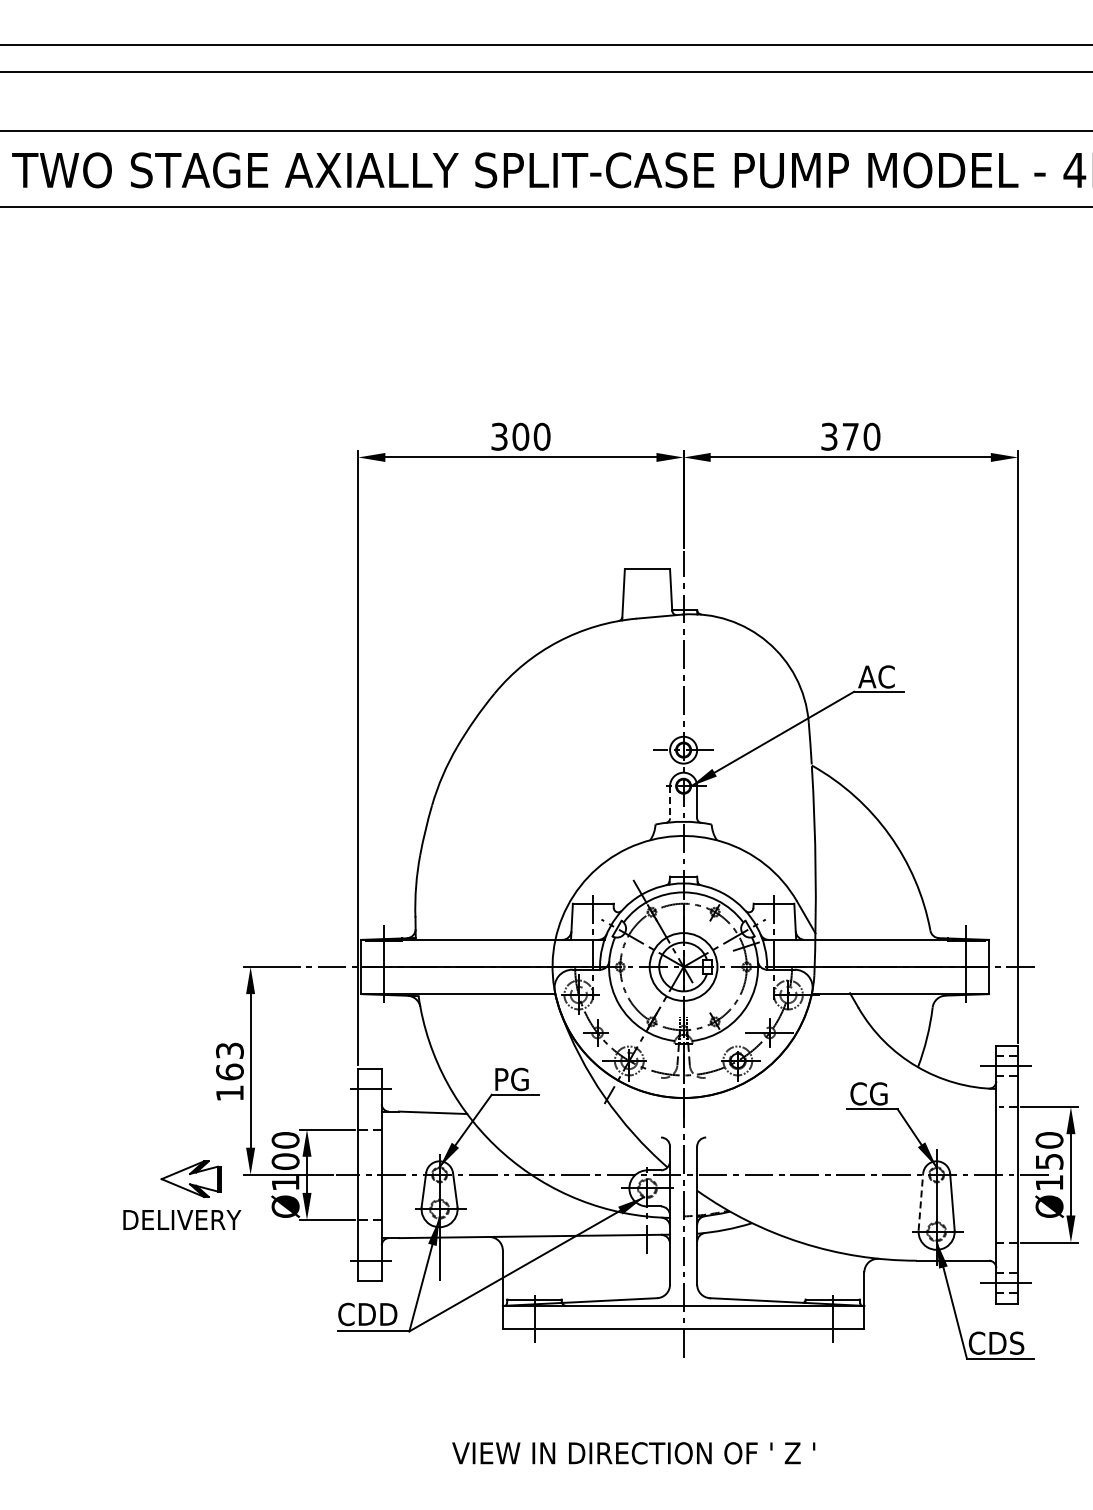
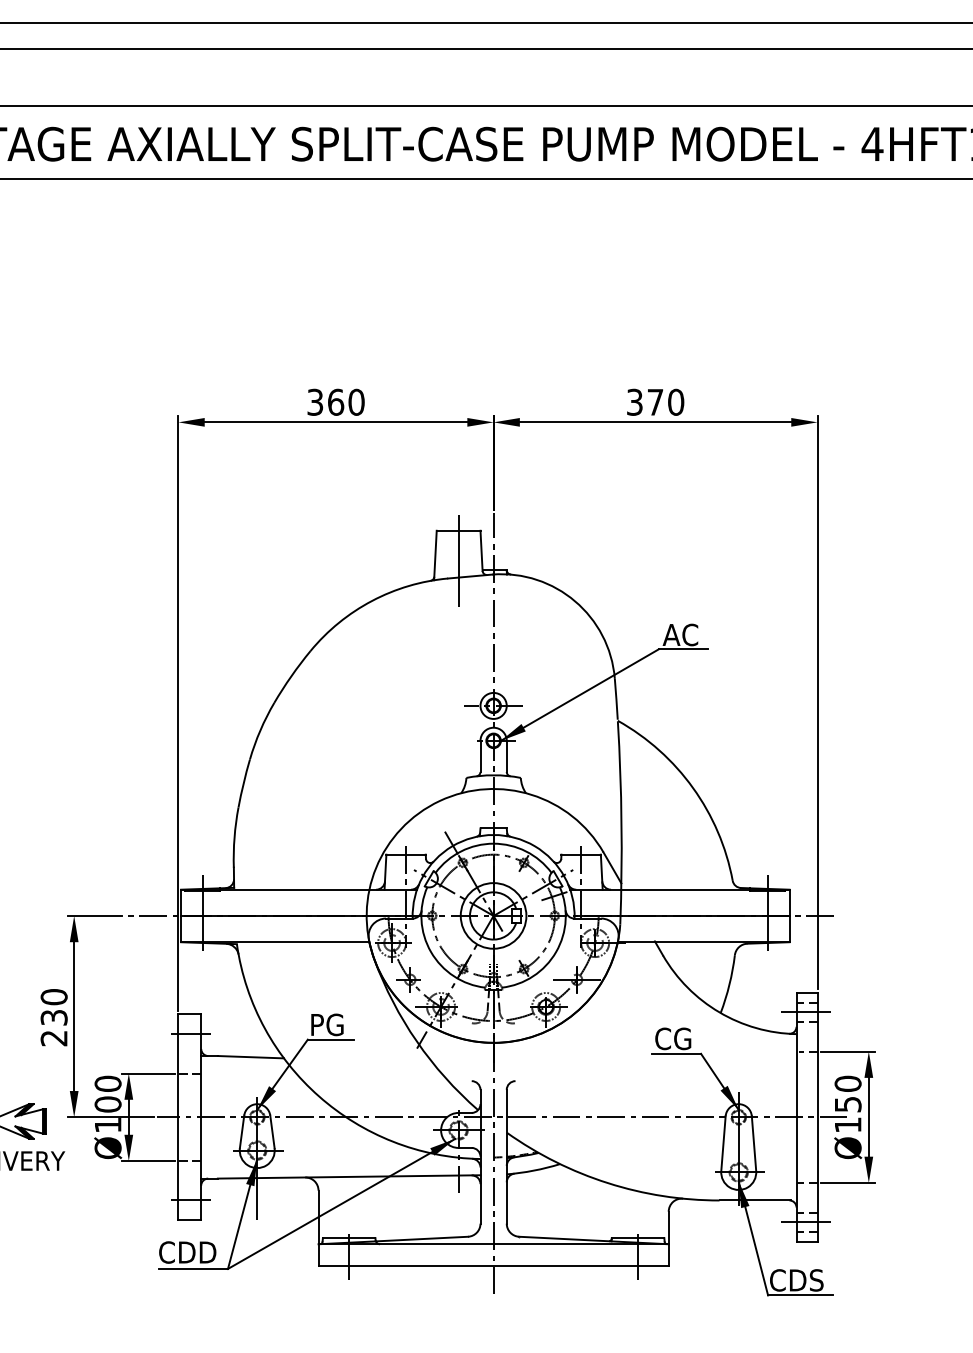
text: (520, 436) -> (335, 402), 300 -> 360
line: (647, 599) -> (458, 559), added
line: (670, 802) -> (480, 756), dashed -> solid
text: (229, 1071) -> (53, 1017), 163 -> 230
line: (920, 1201) -> (723, 1143), dashed -> solid

